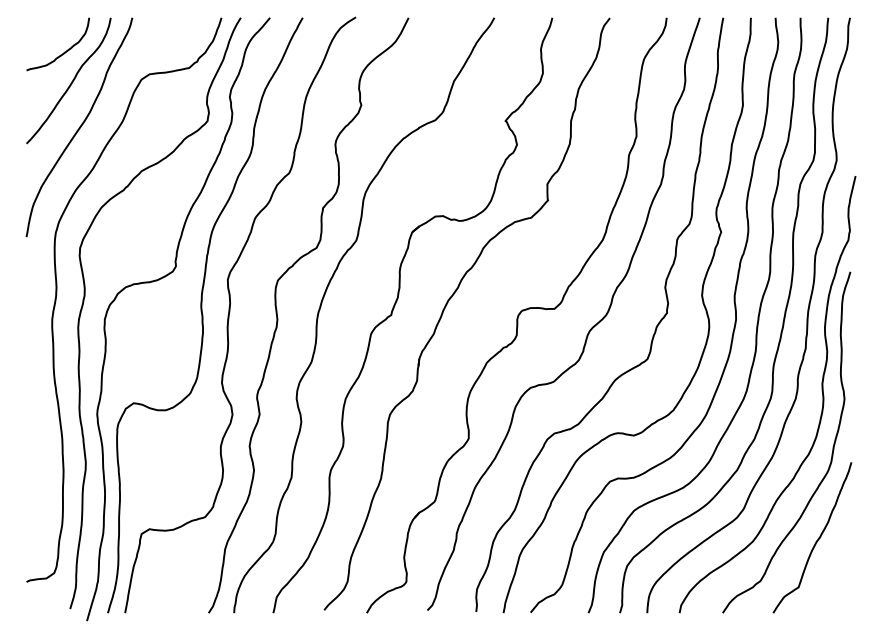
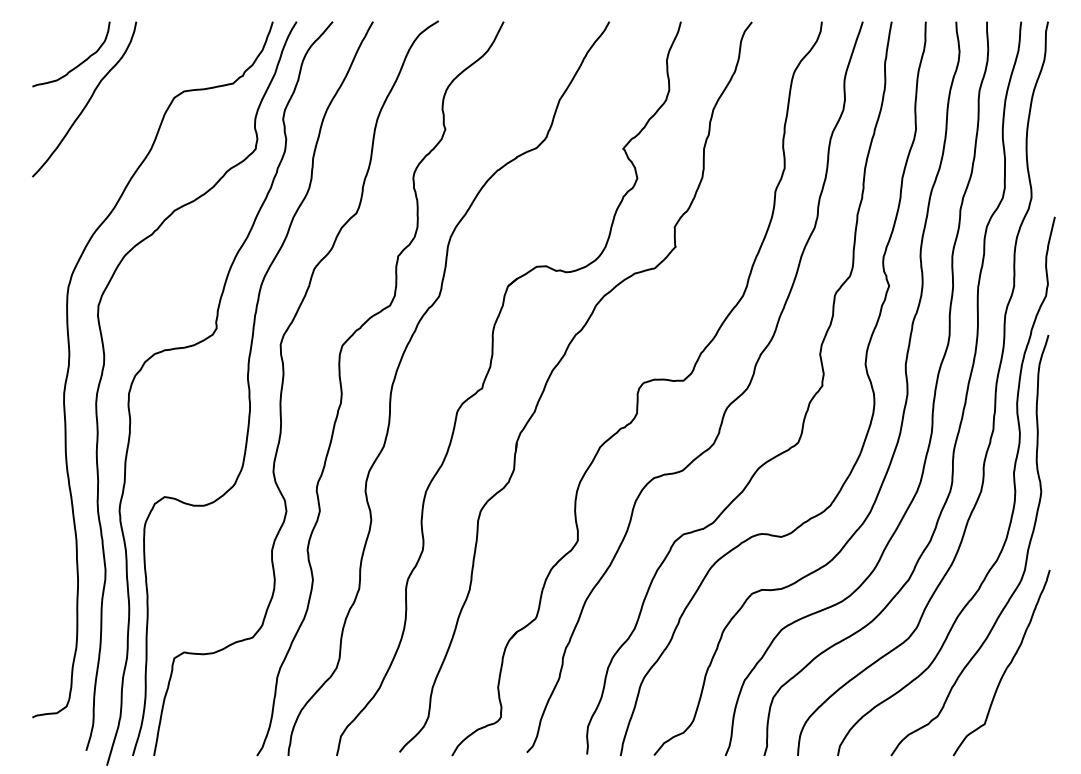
curve: (79, 127) -> (97, 156), removed

